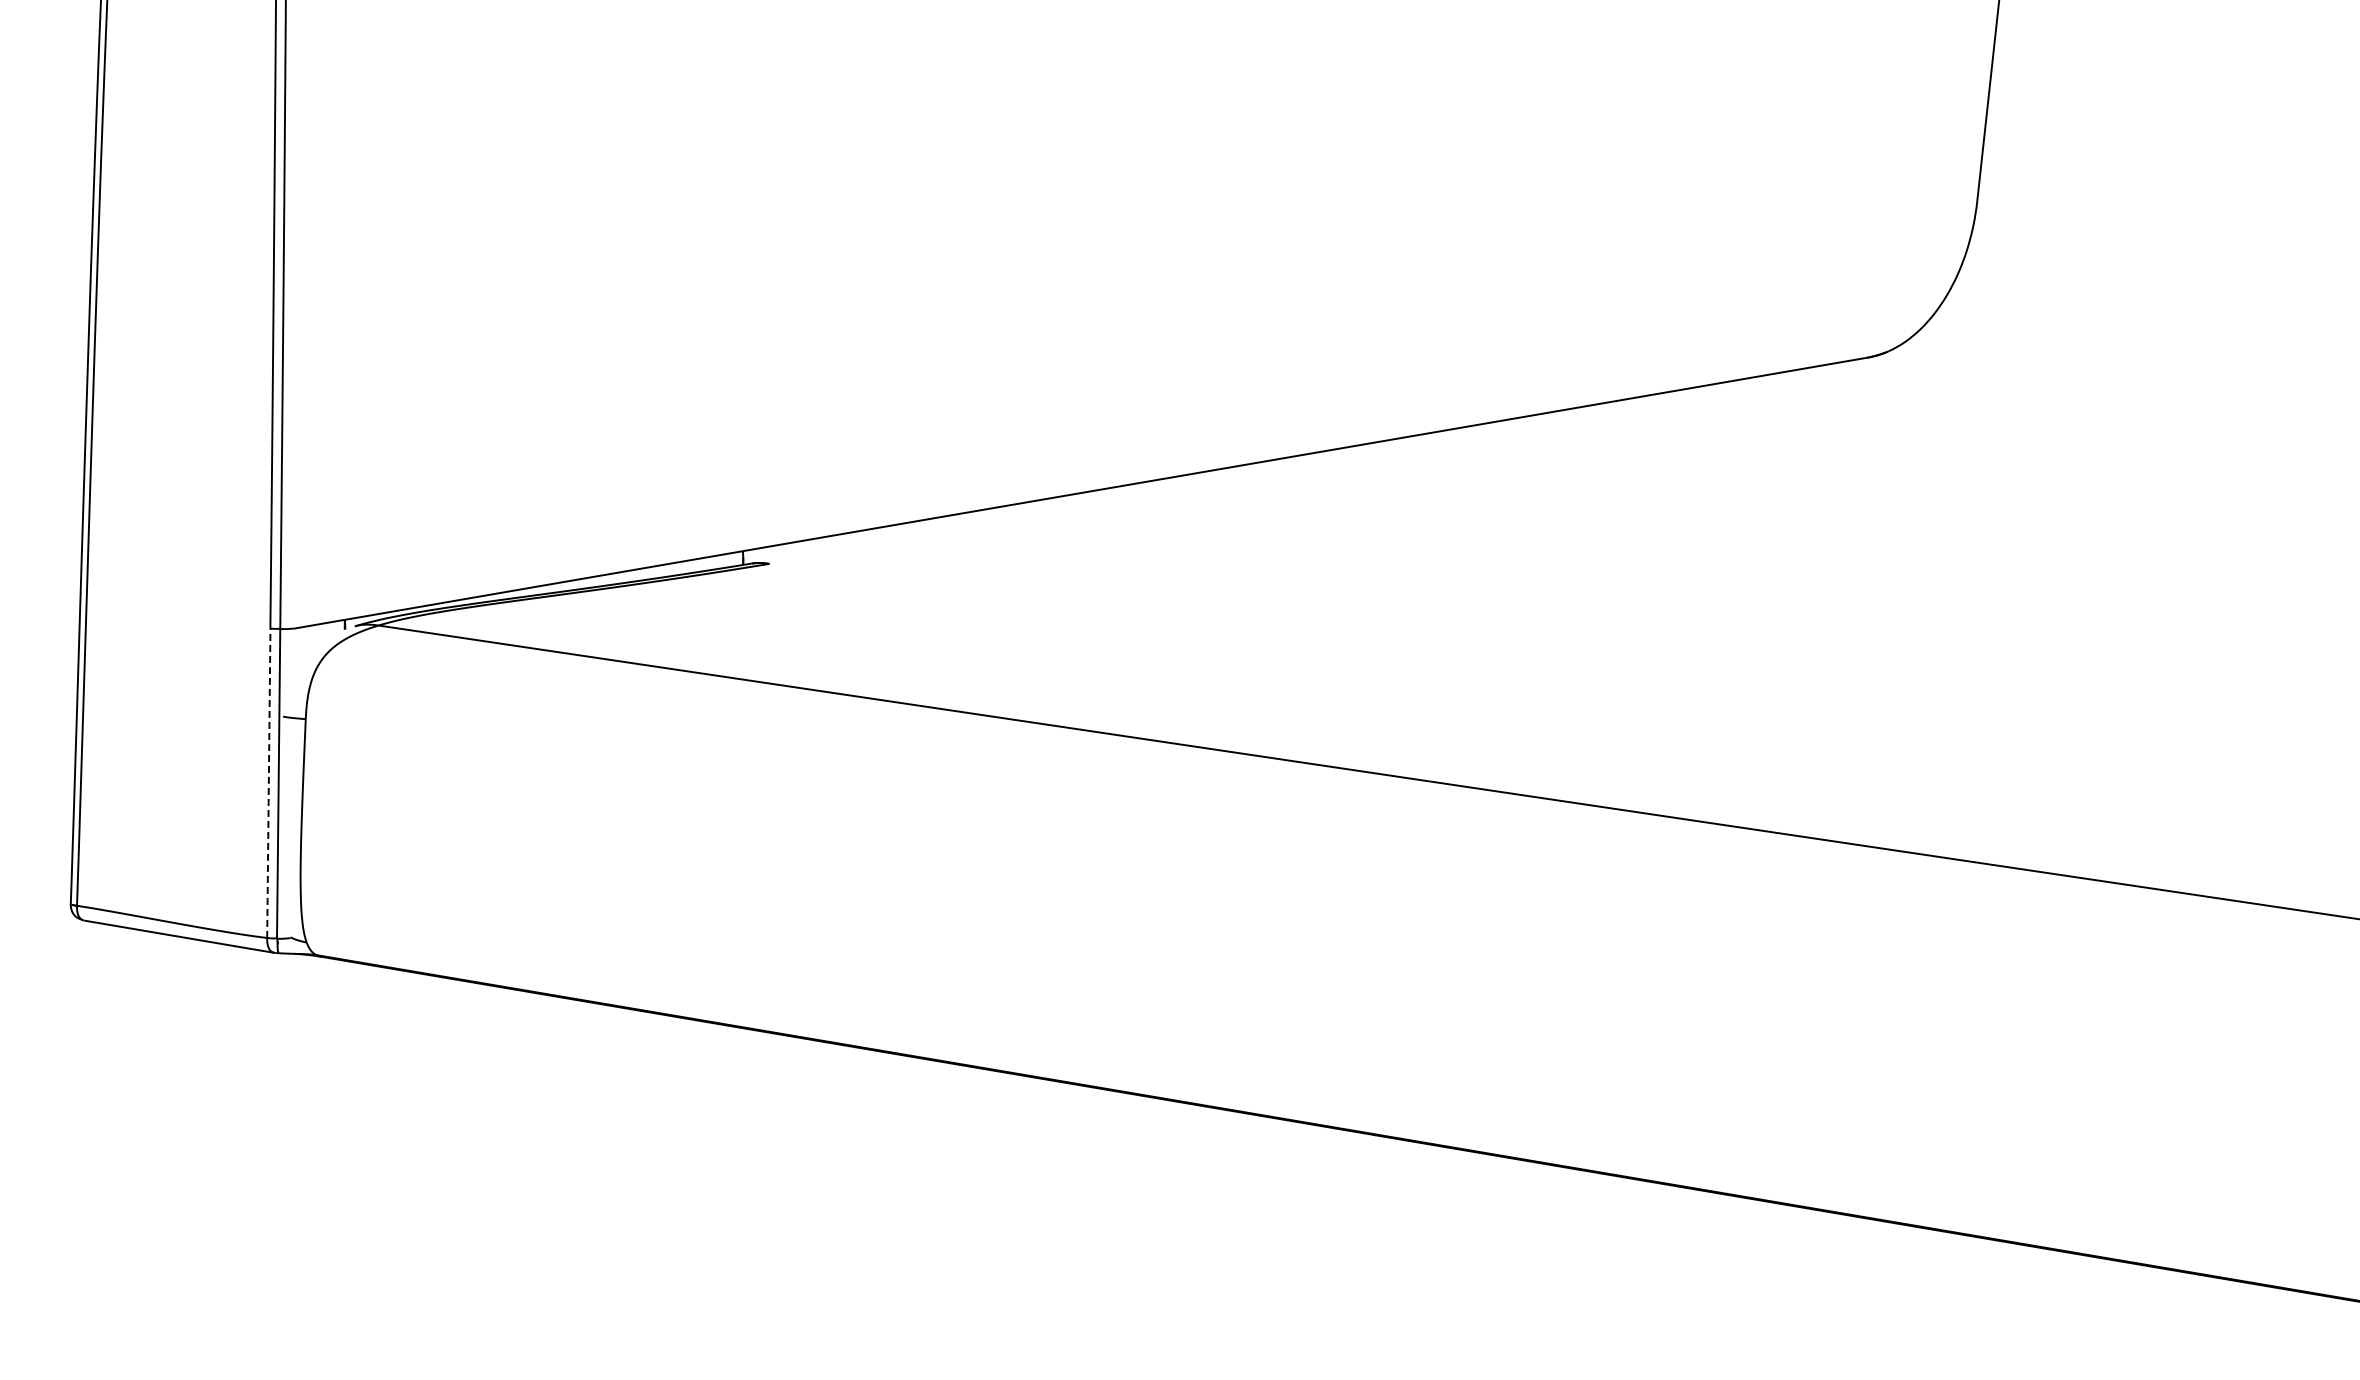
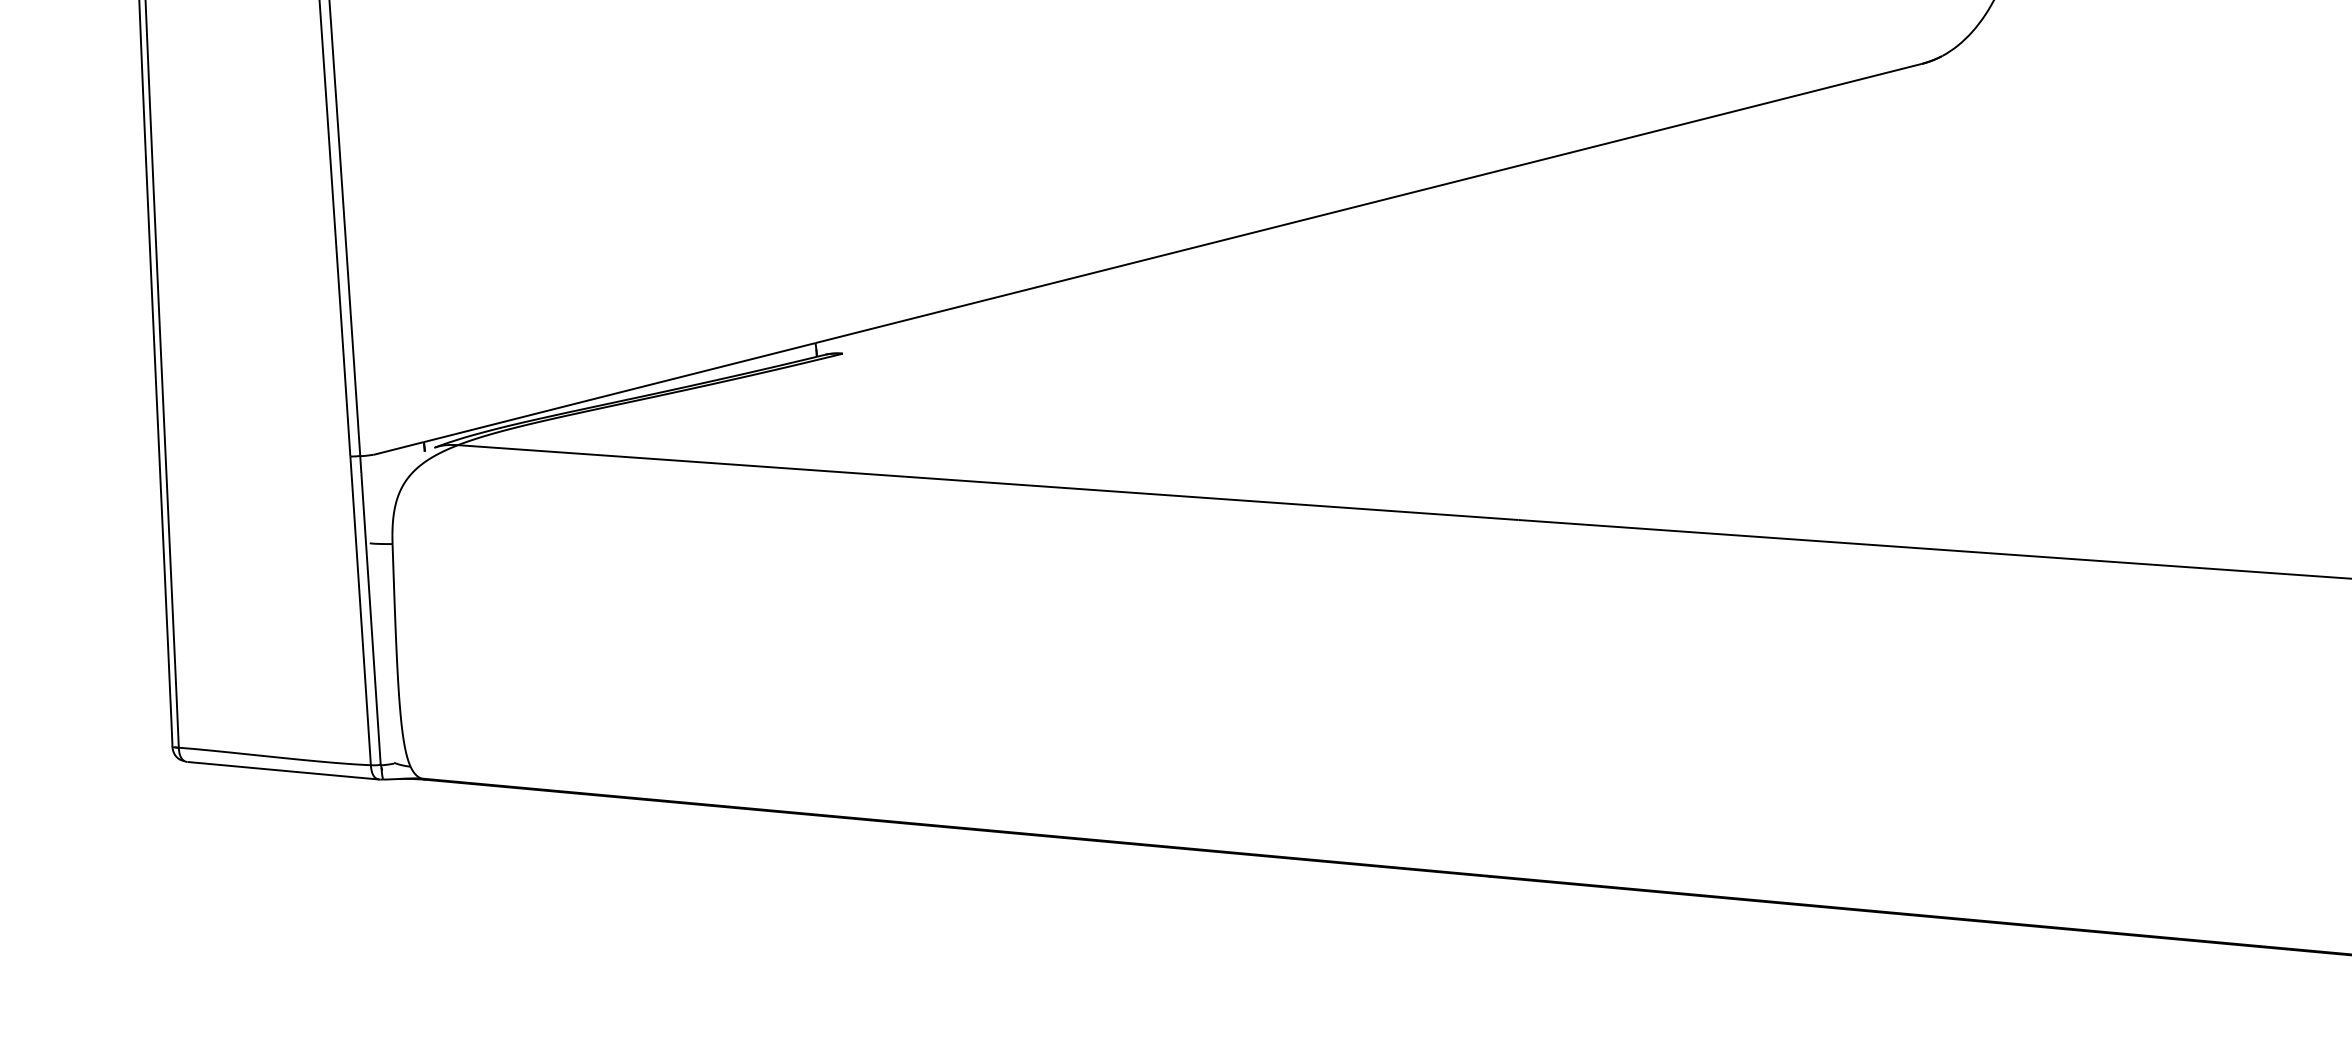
arc: (268, 783) -> (360, 611), dashed -> solid

